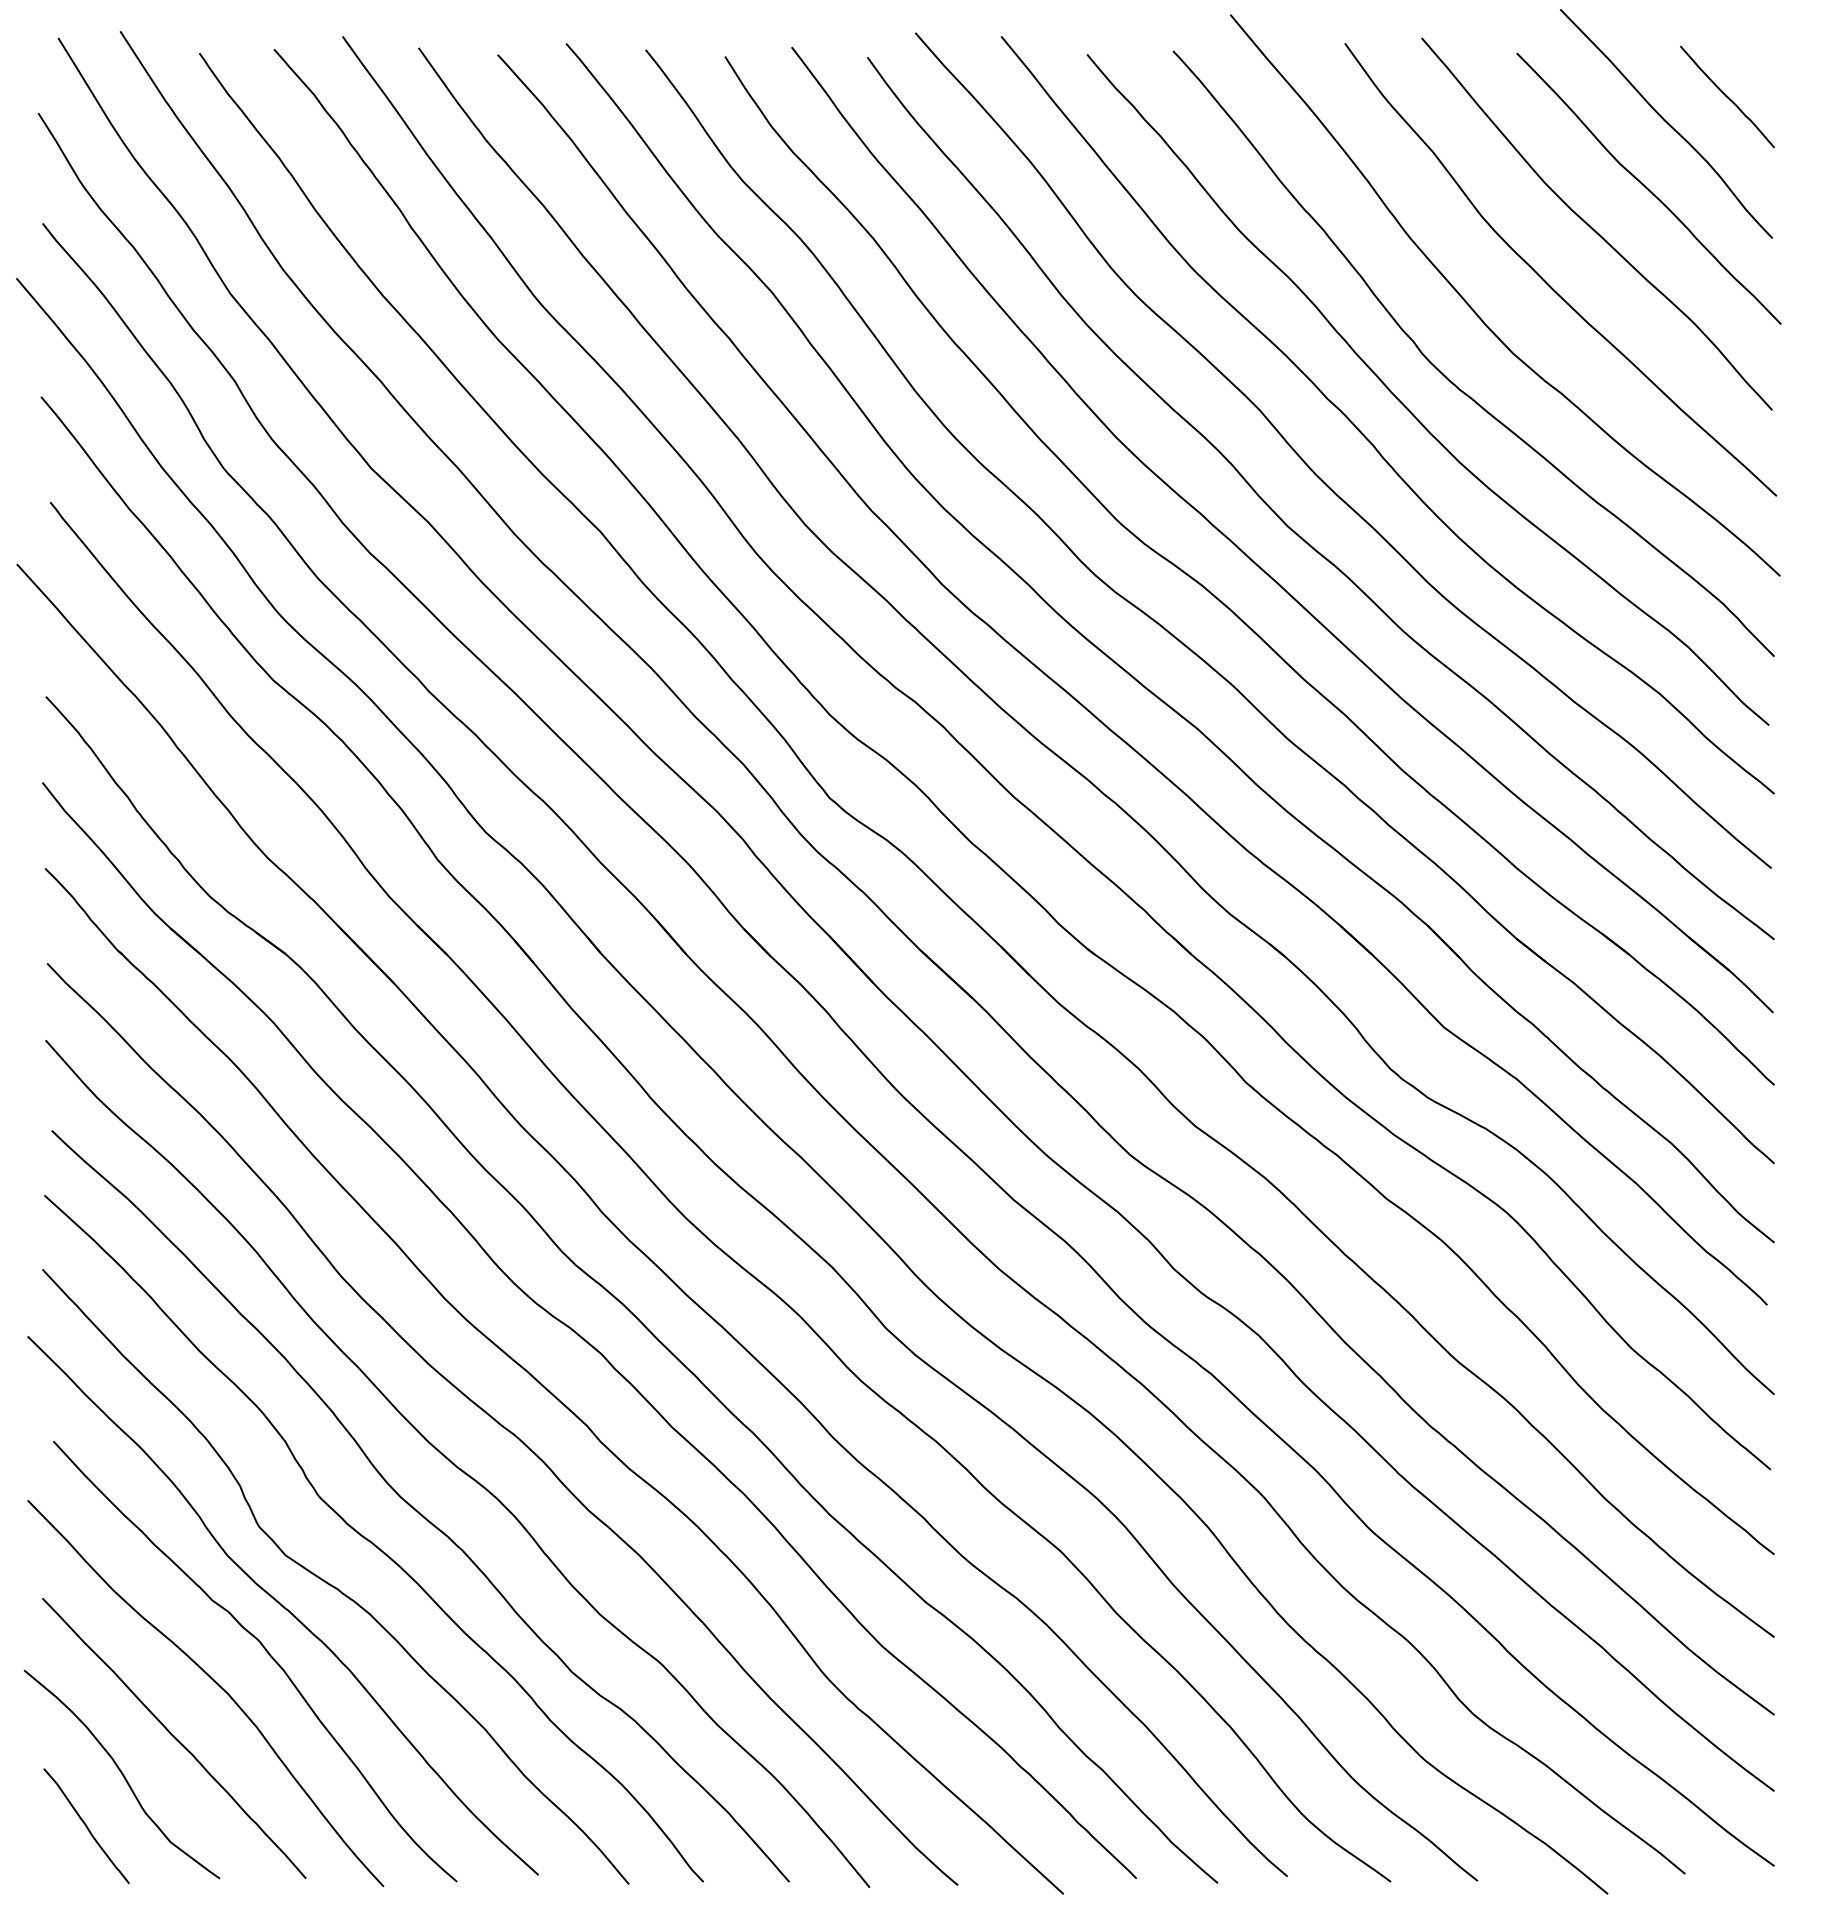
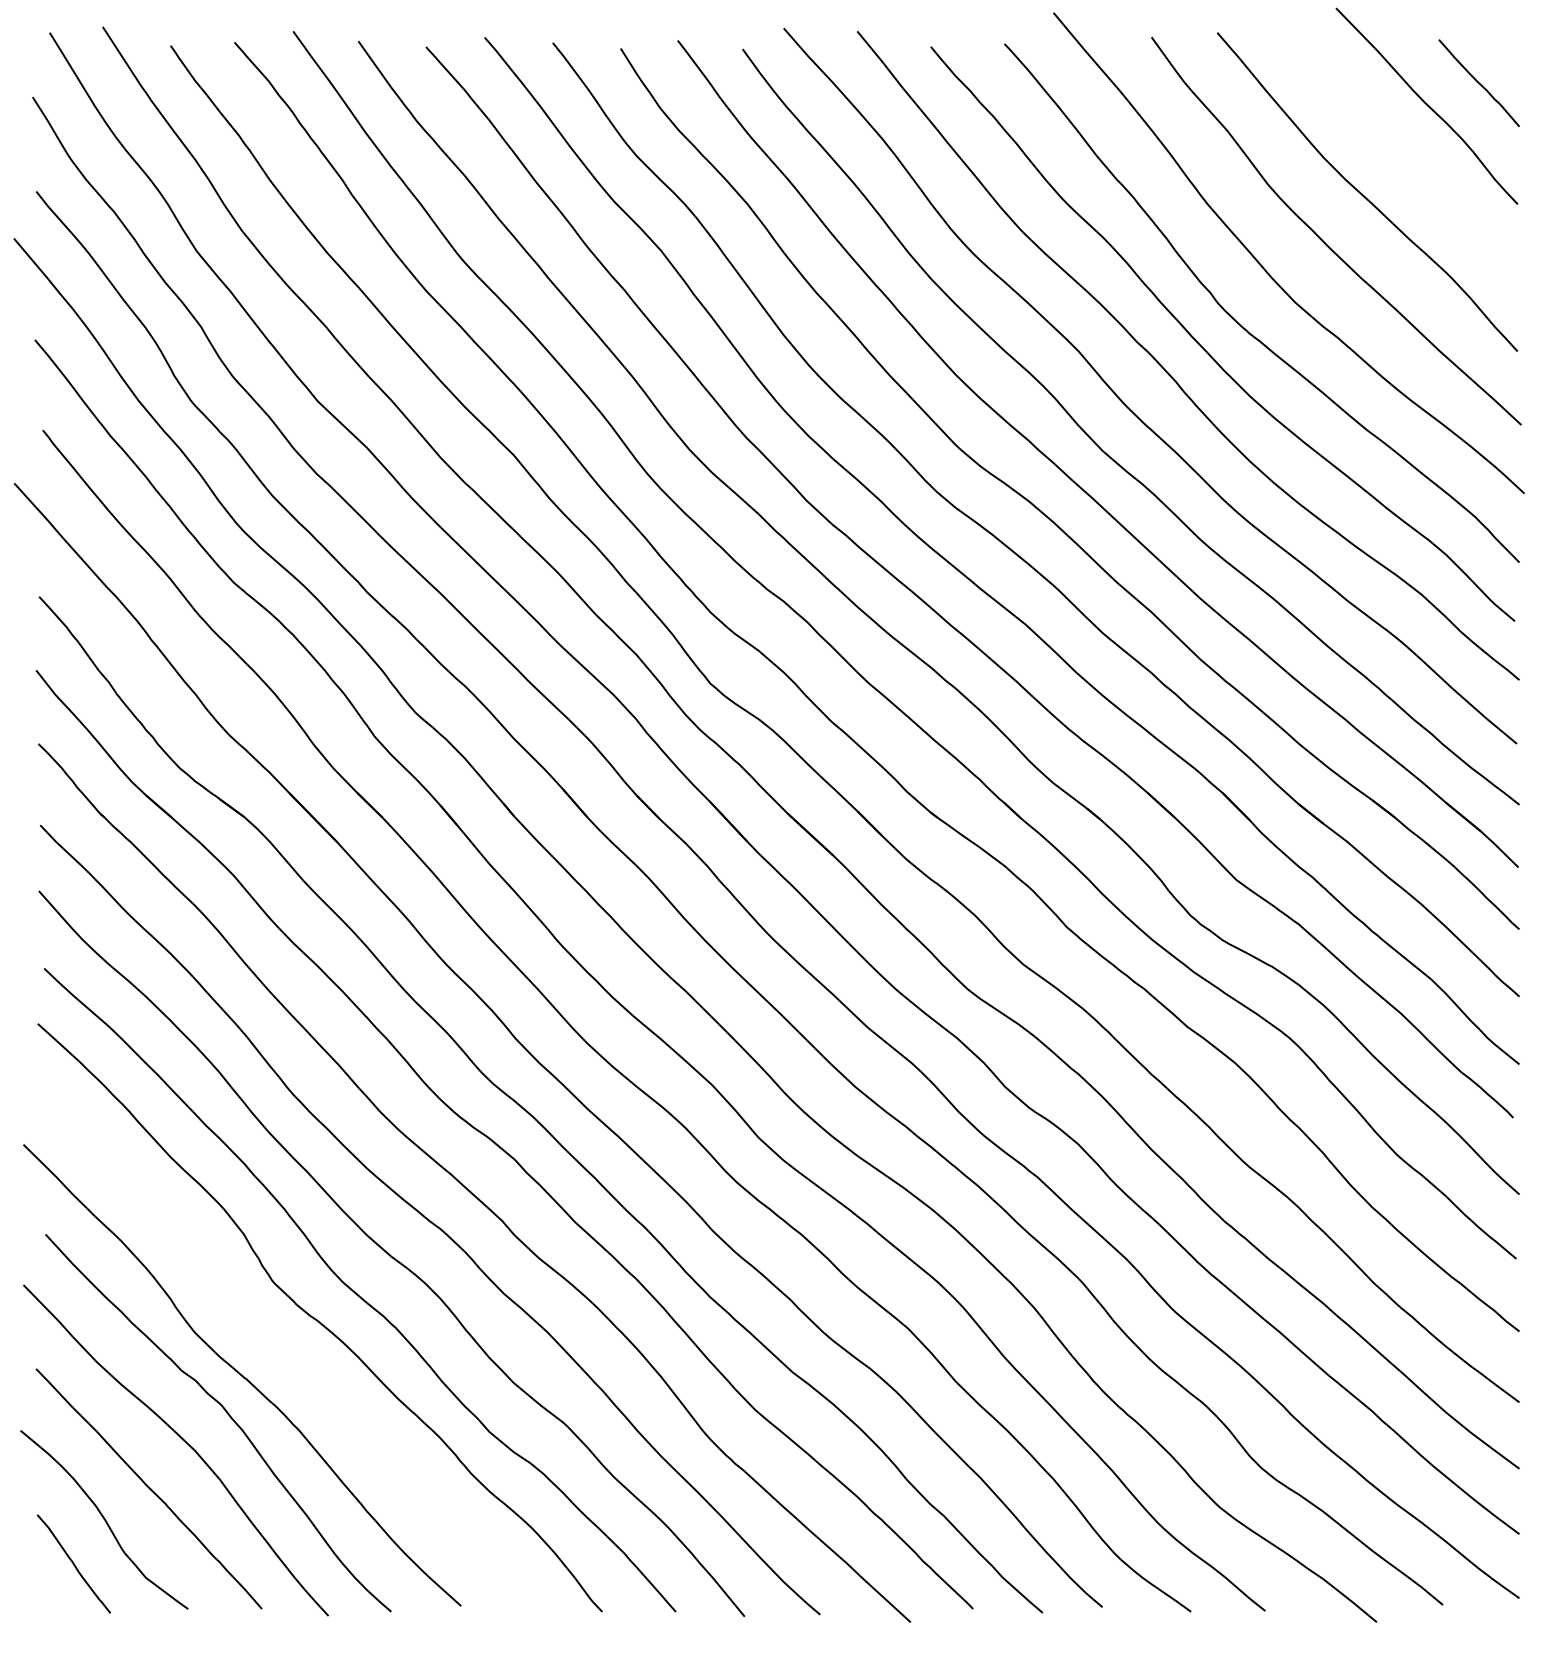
curve: (1648, 188) -> (1411, 161), removed
curve: (330, 1583) -> (282, 1356), removed

